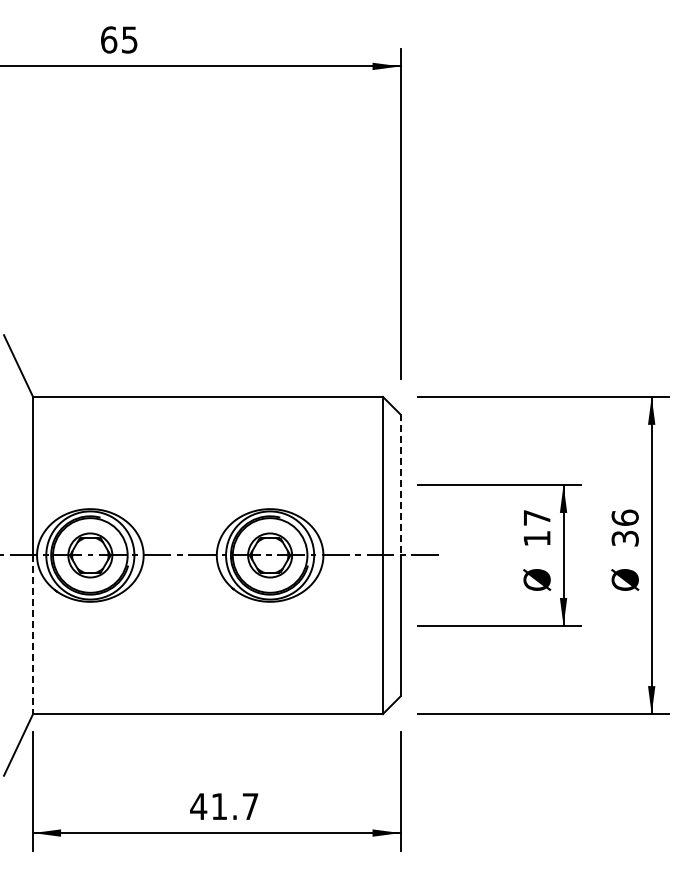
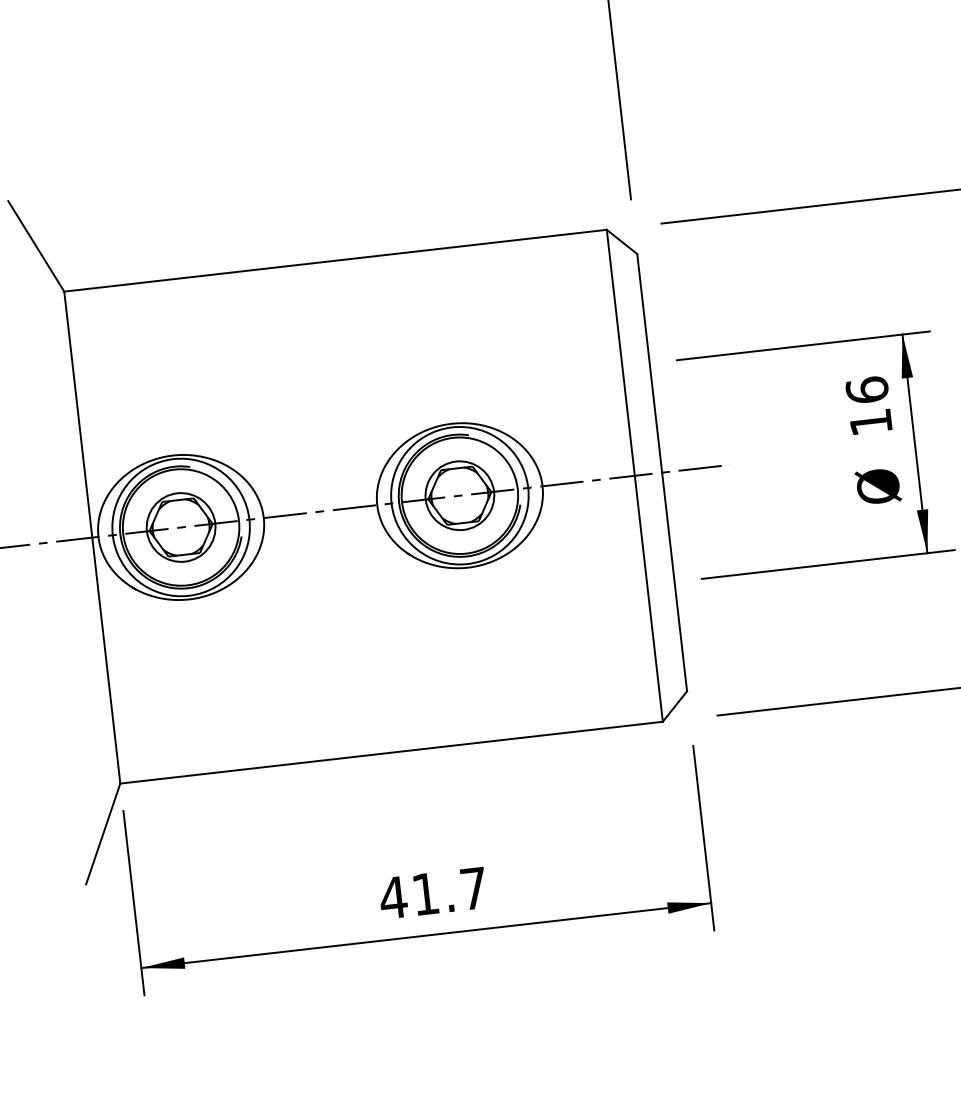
line: (400, 485) -> (649, 364), dashed -> solid
text: (536, 517) -> (866, 389), 17 -> 16
line: (33, 635) -> (107, 661), dashed -> solid

